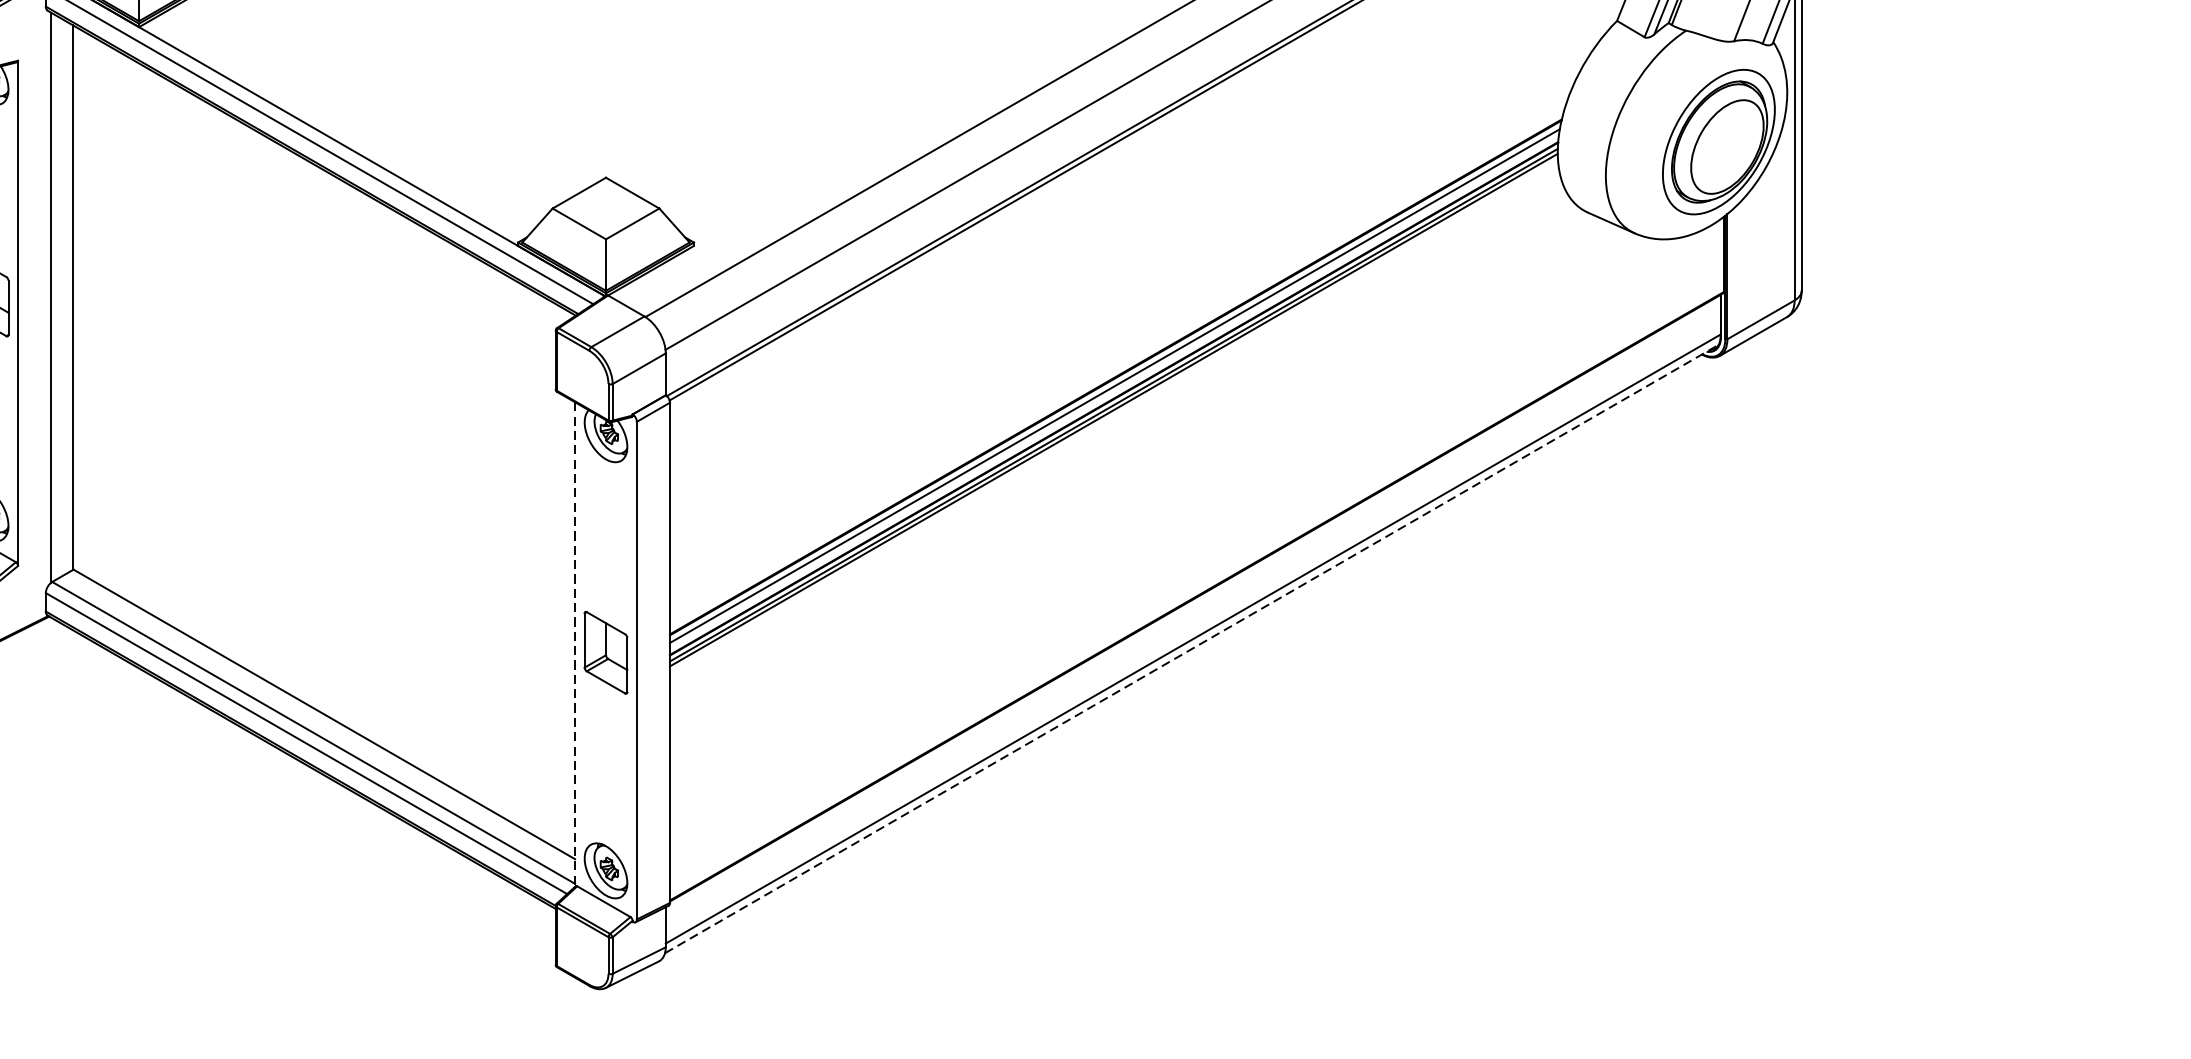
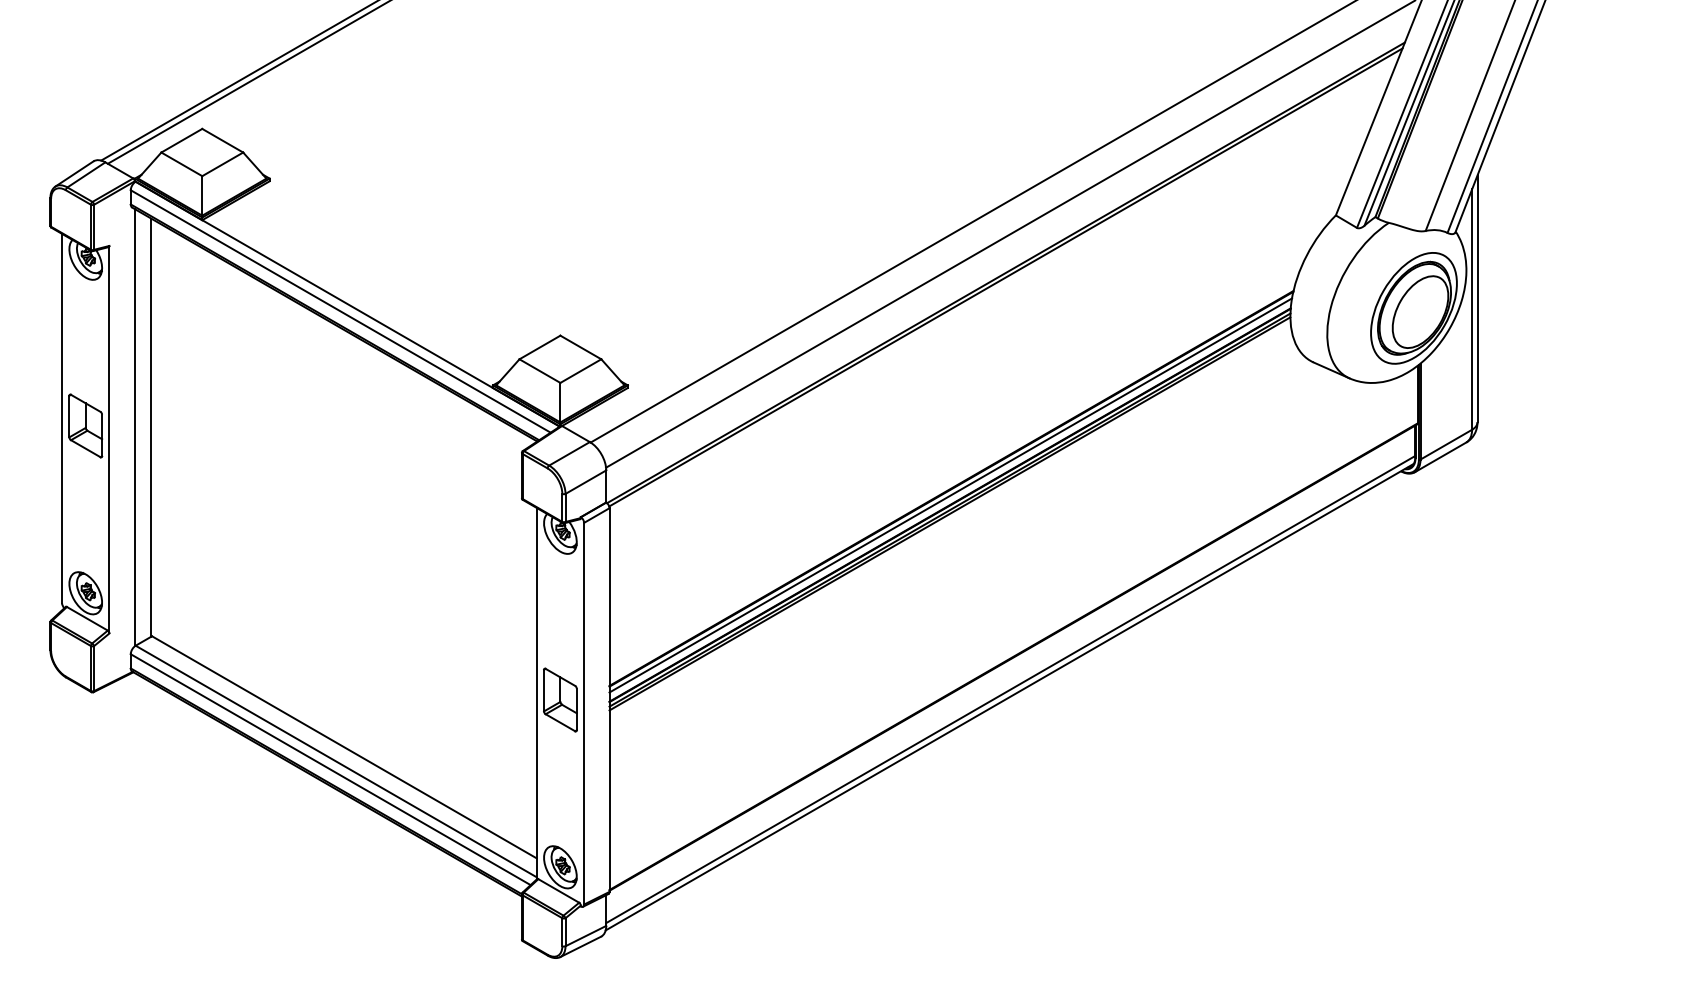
line: (574, 644) -> (536, 693), dashed -> solid
line: (1191, 649) -> (1009, 697), dashed -> solid

